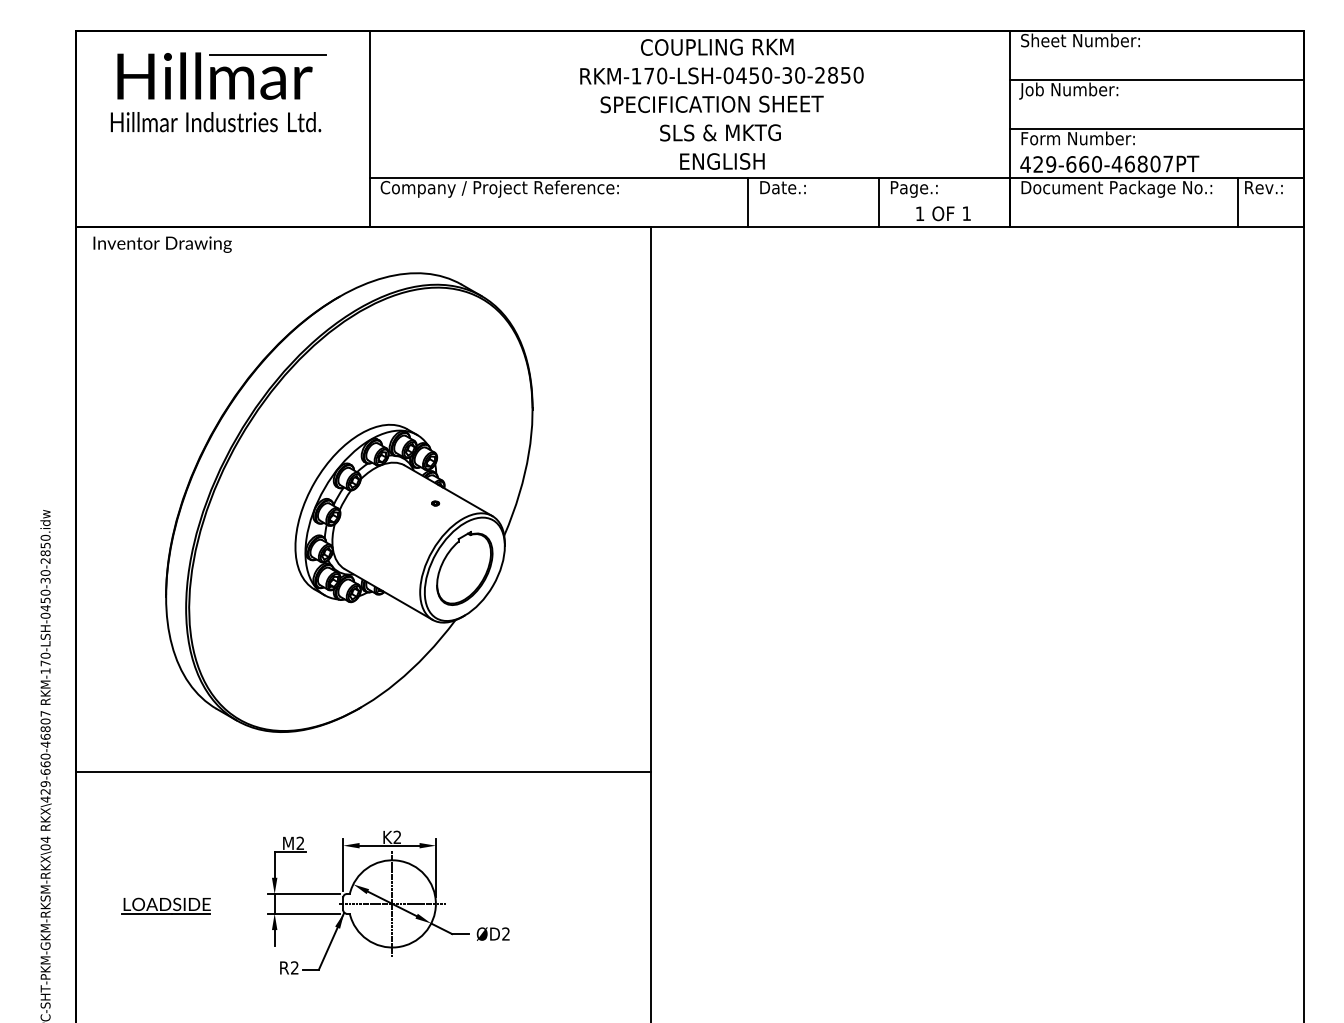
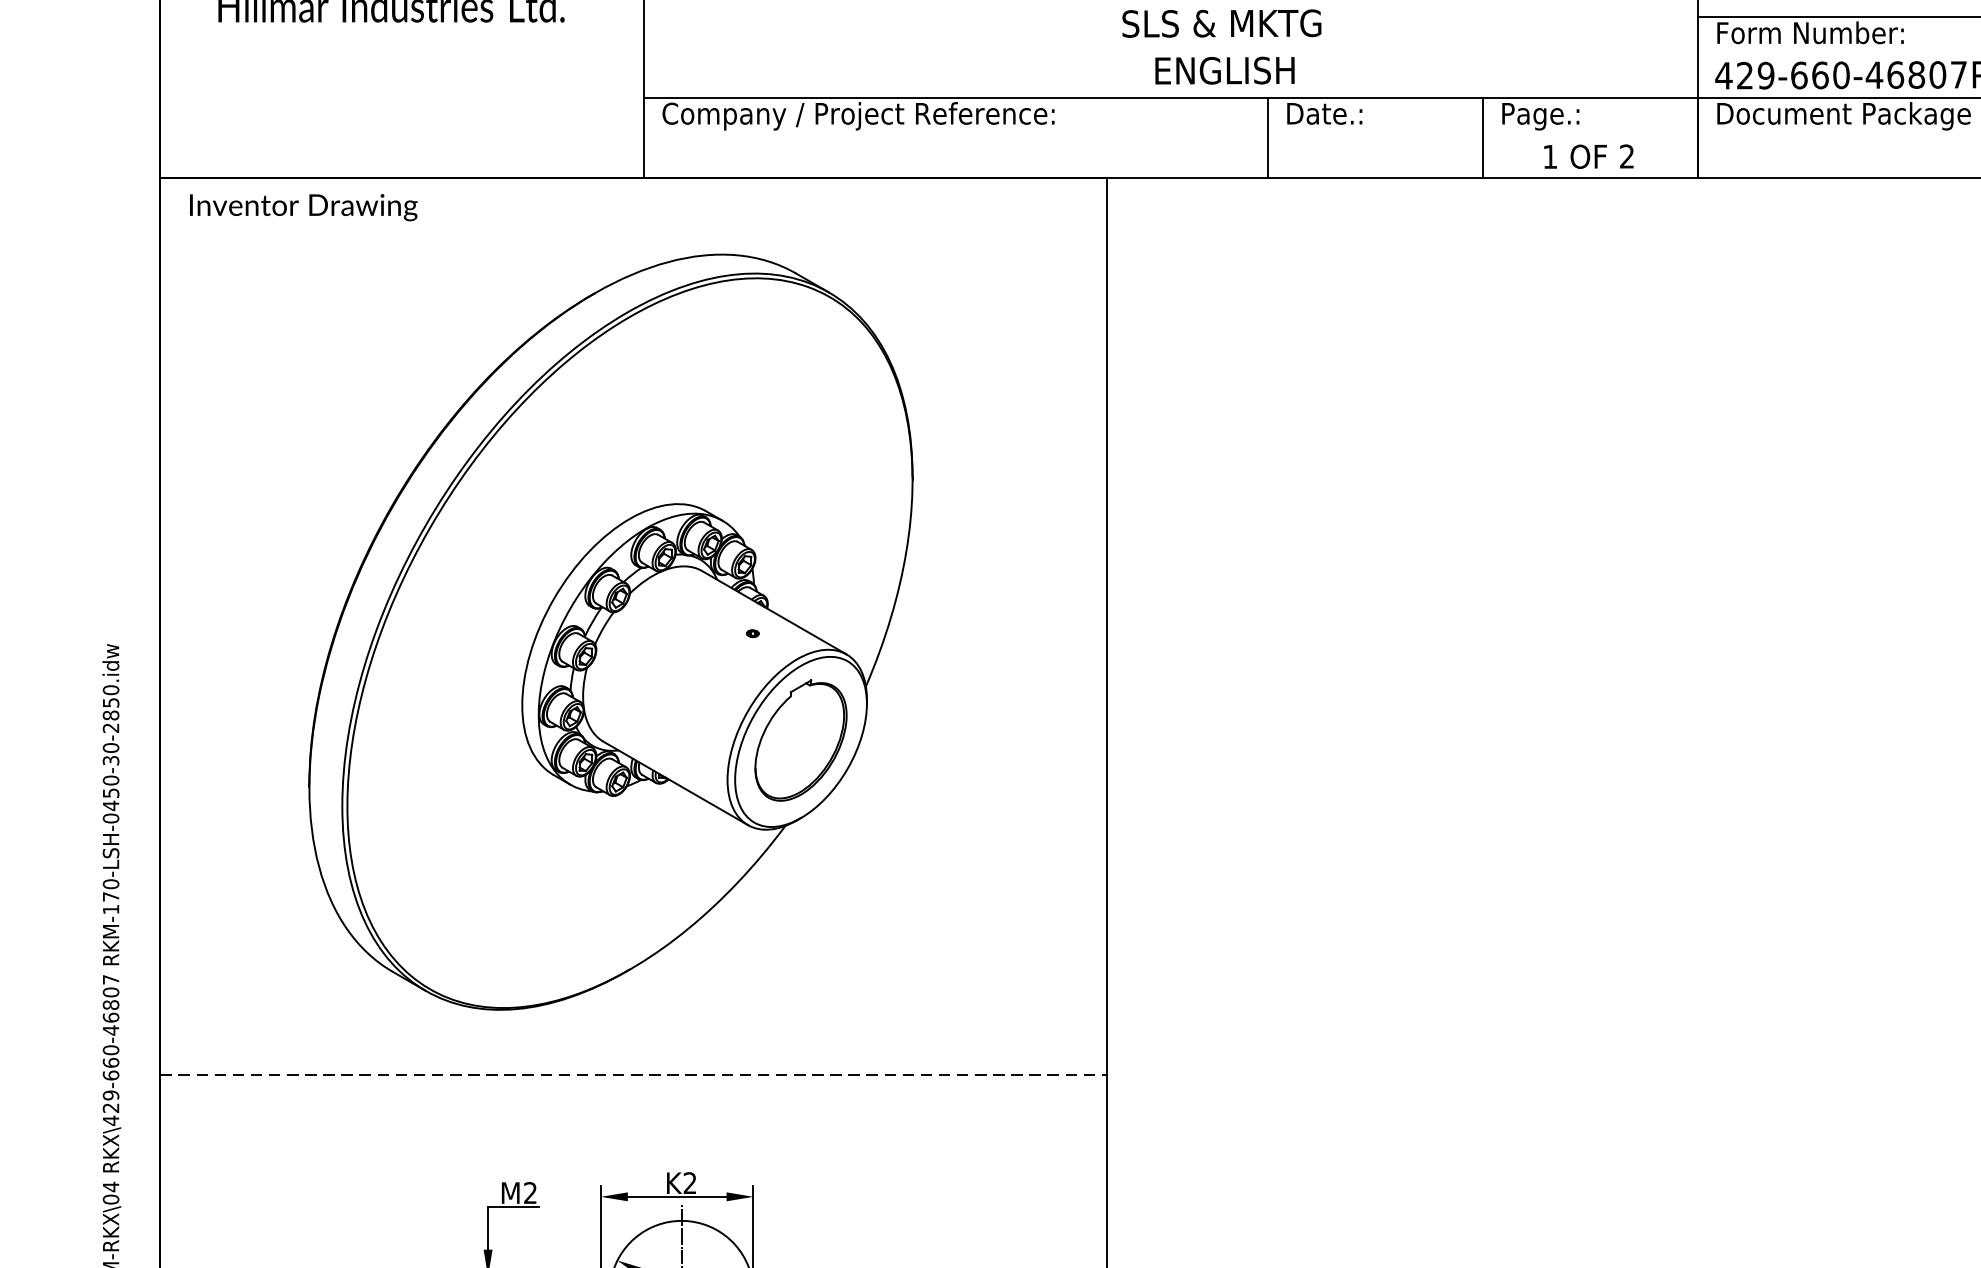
text: (966, 213) -> (1626, 156), 1 -> 2
line: (363, 771) -> (634, 1074), solid -> dashed

